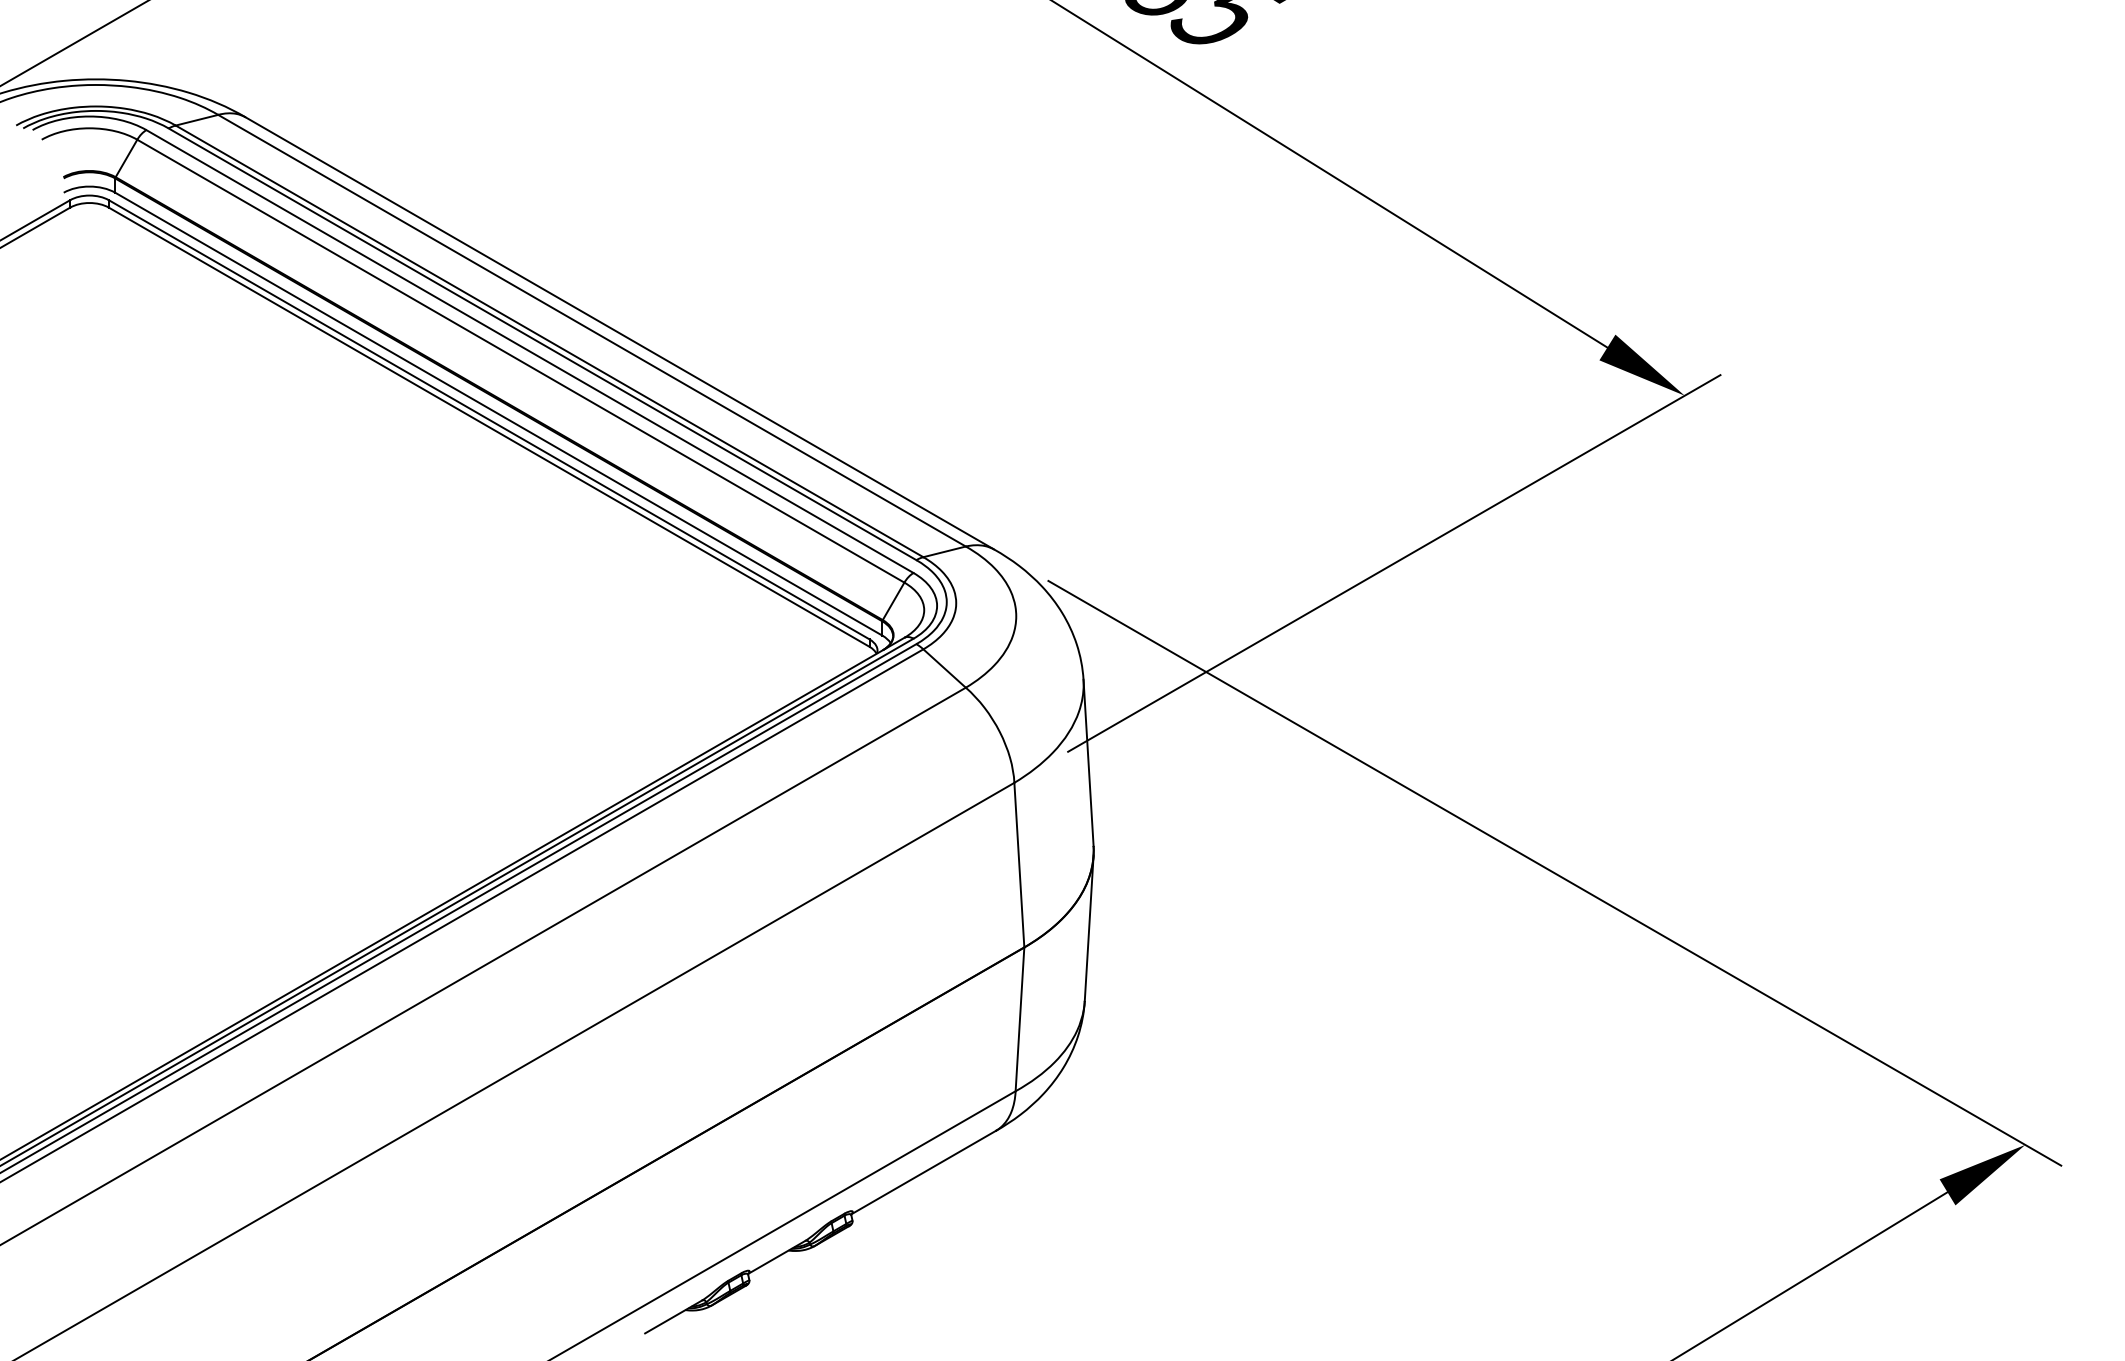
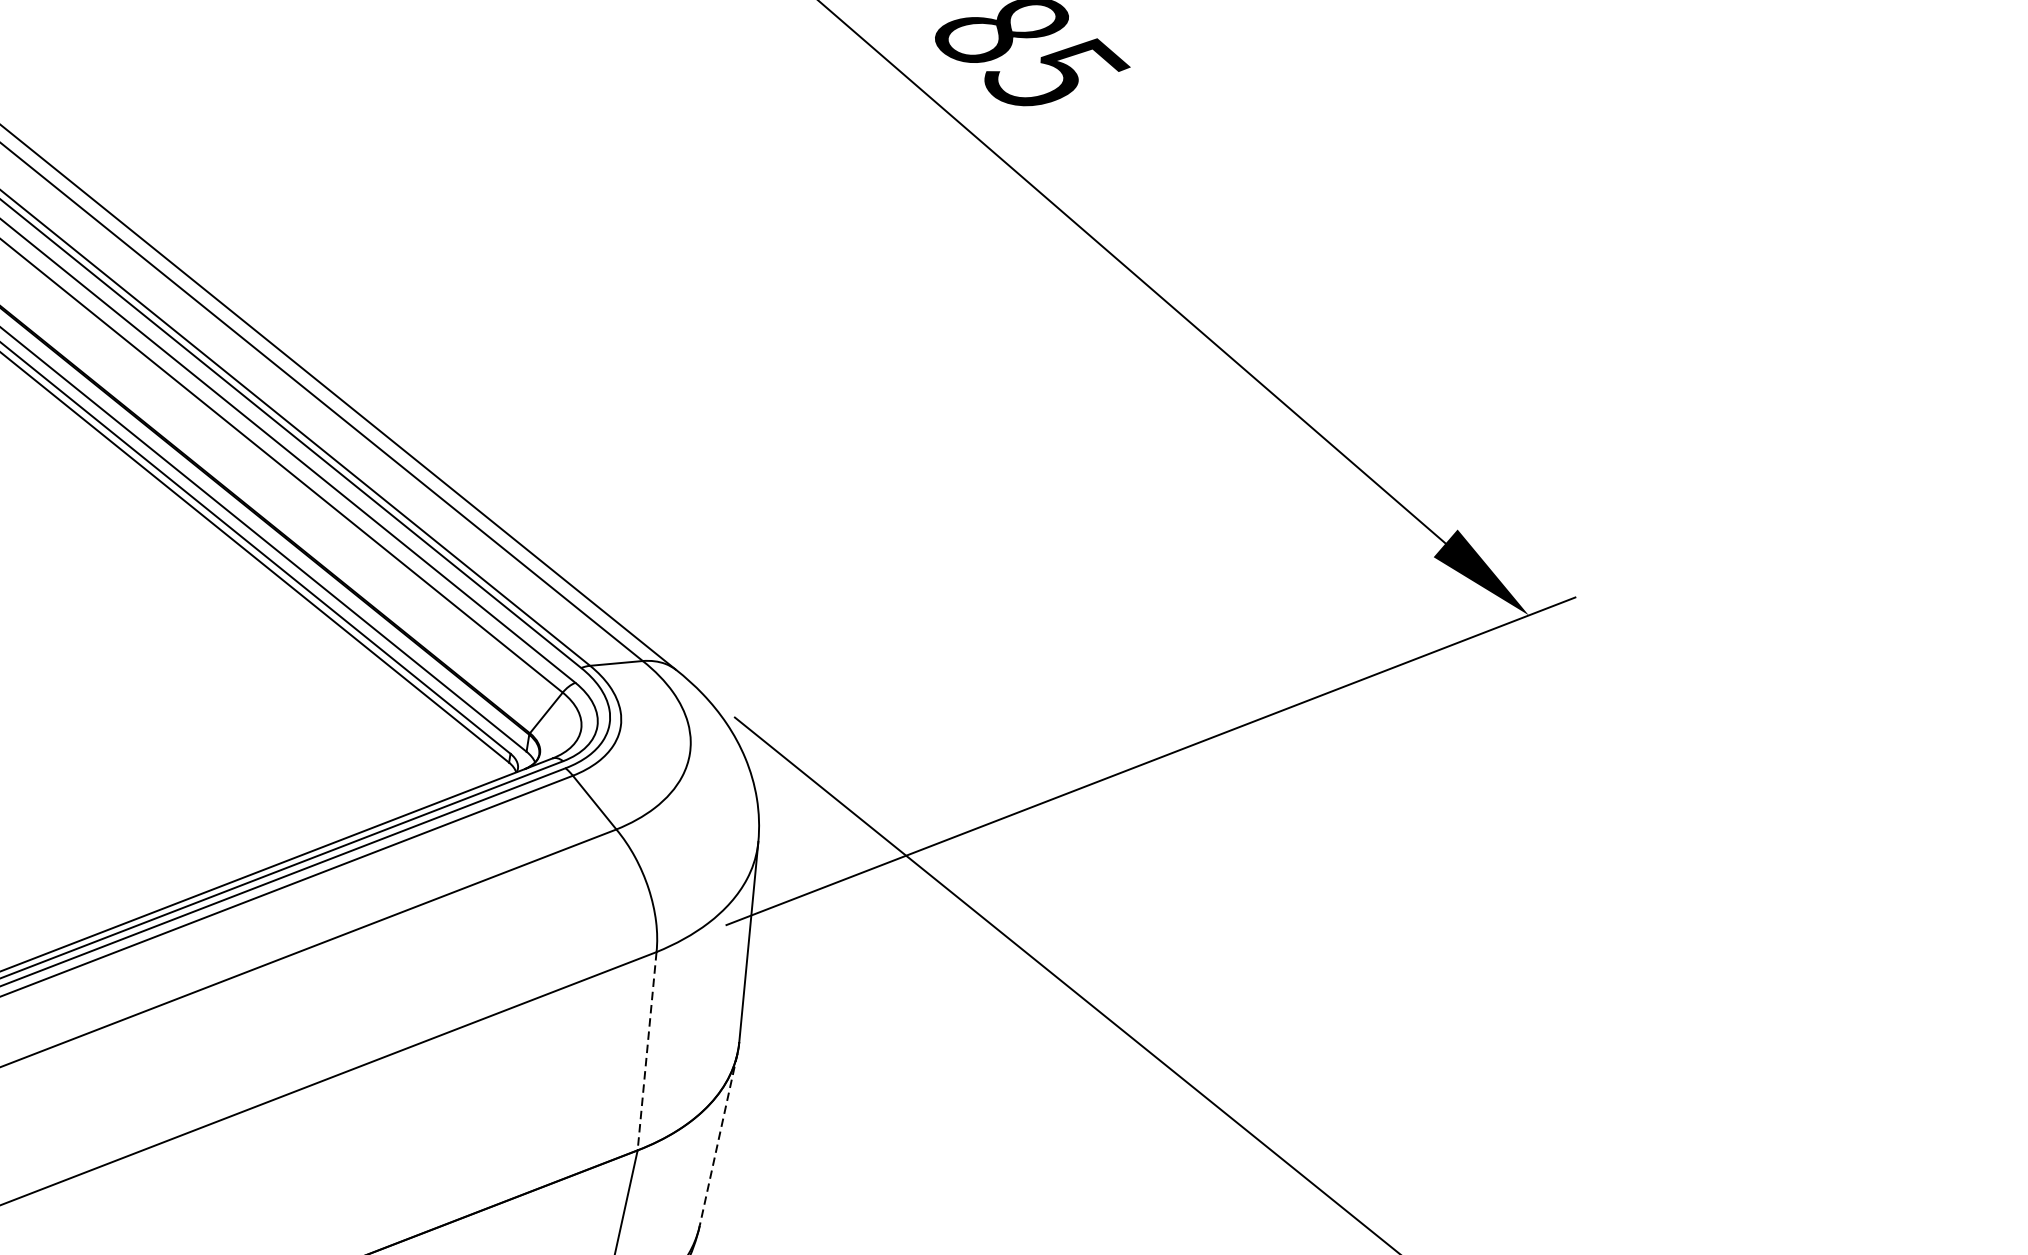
line: (1019, 865) -> (647, 1051), solid -> dashed
line: (1089, 928) -> (718, 1139), solid -> dashed

